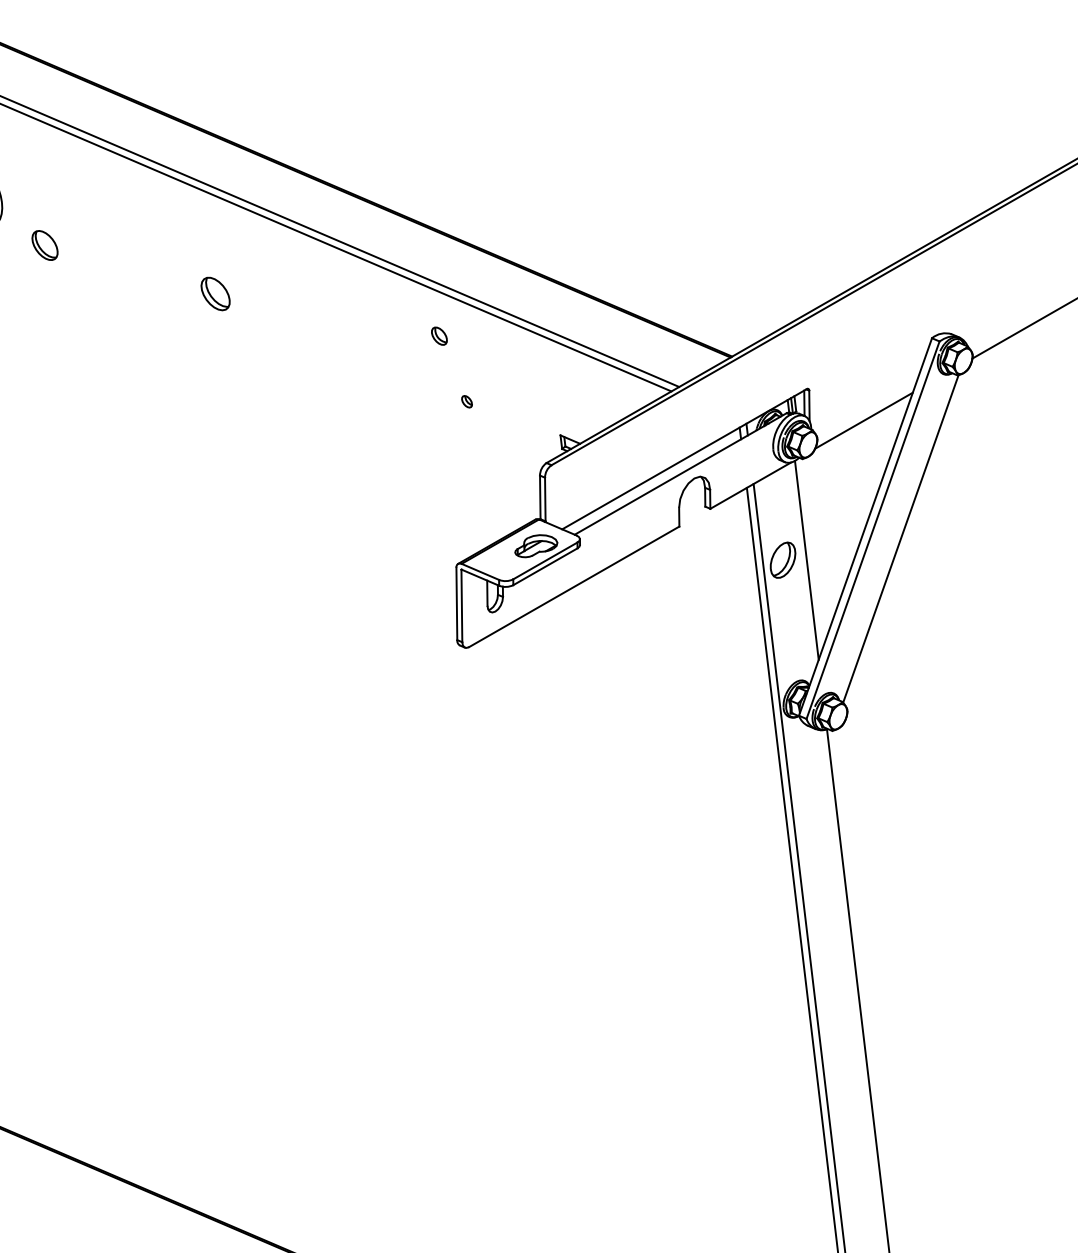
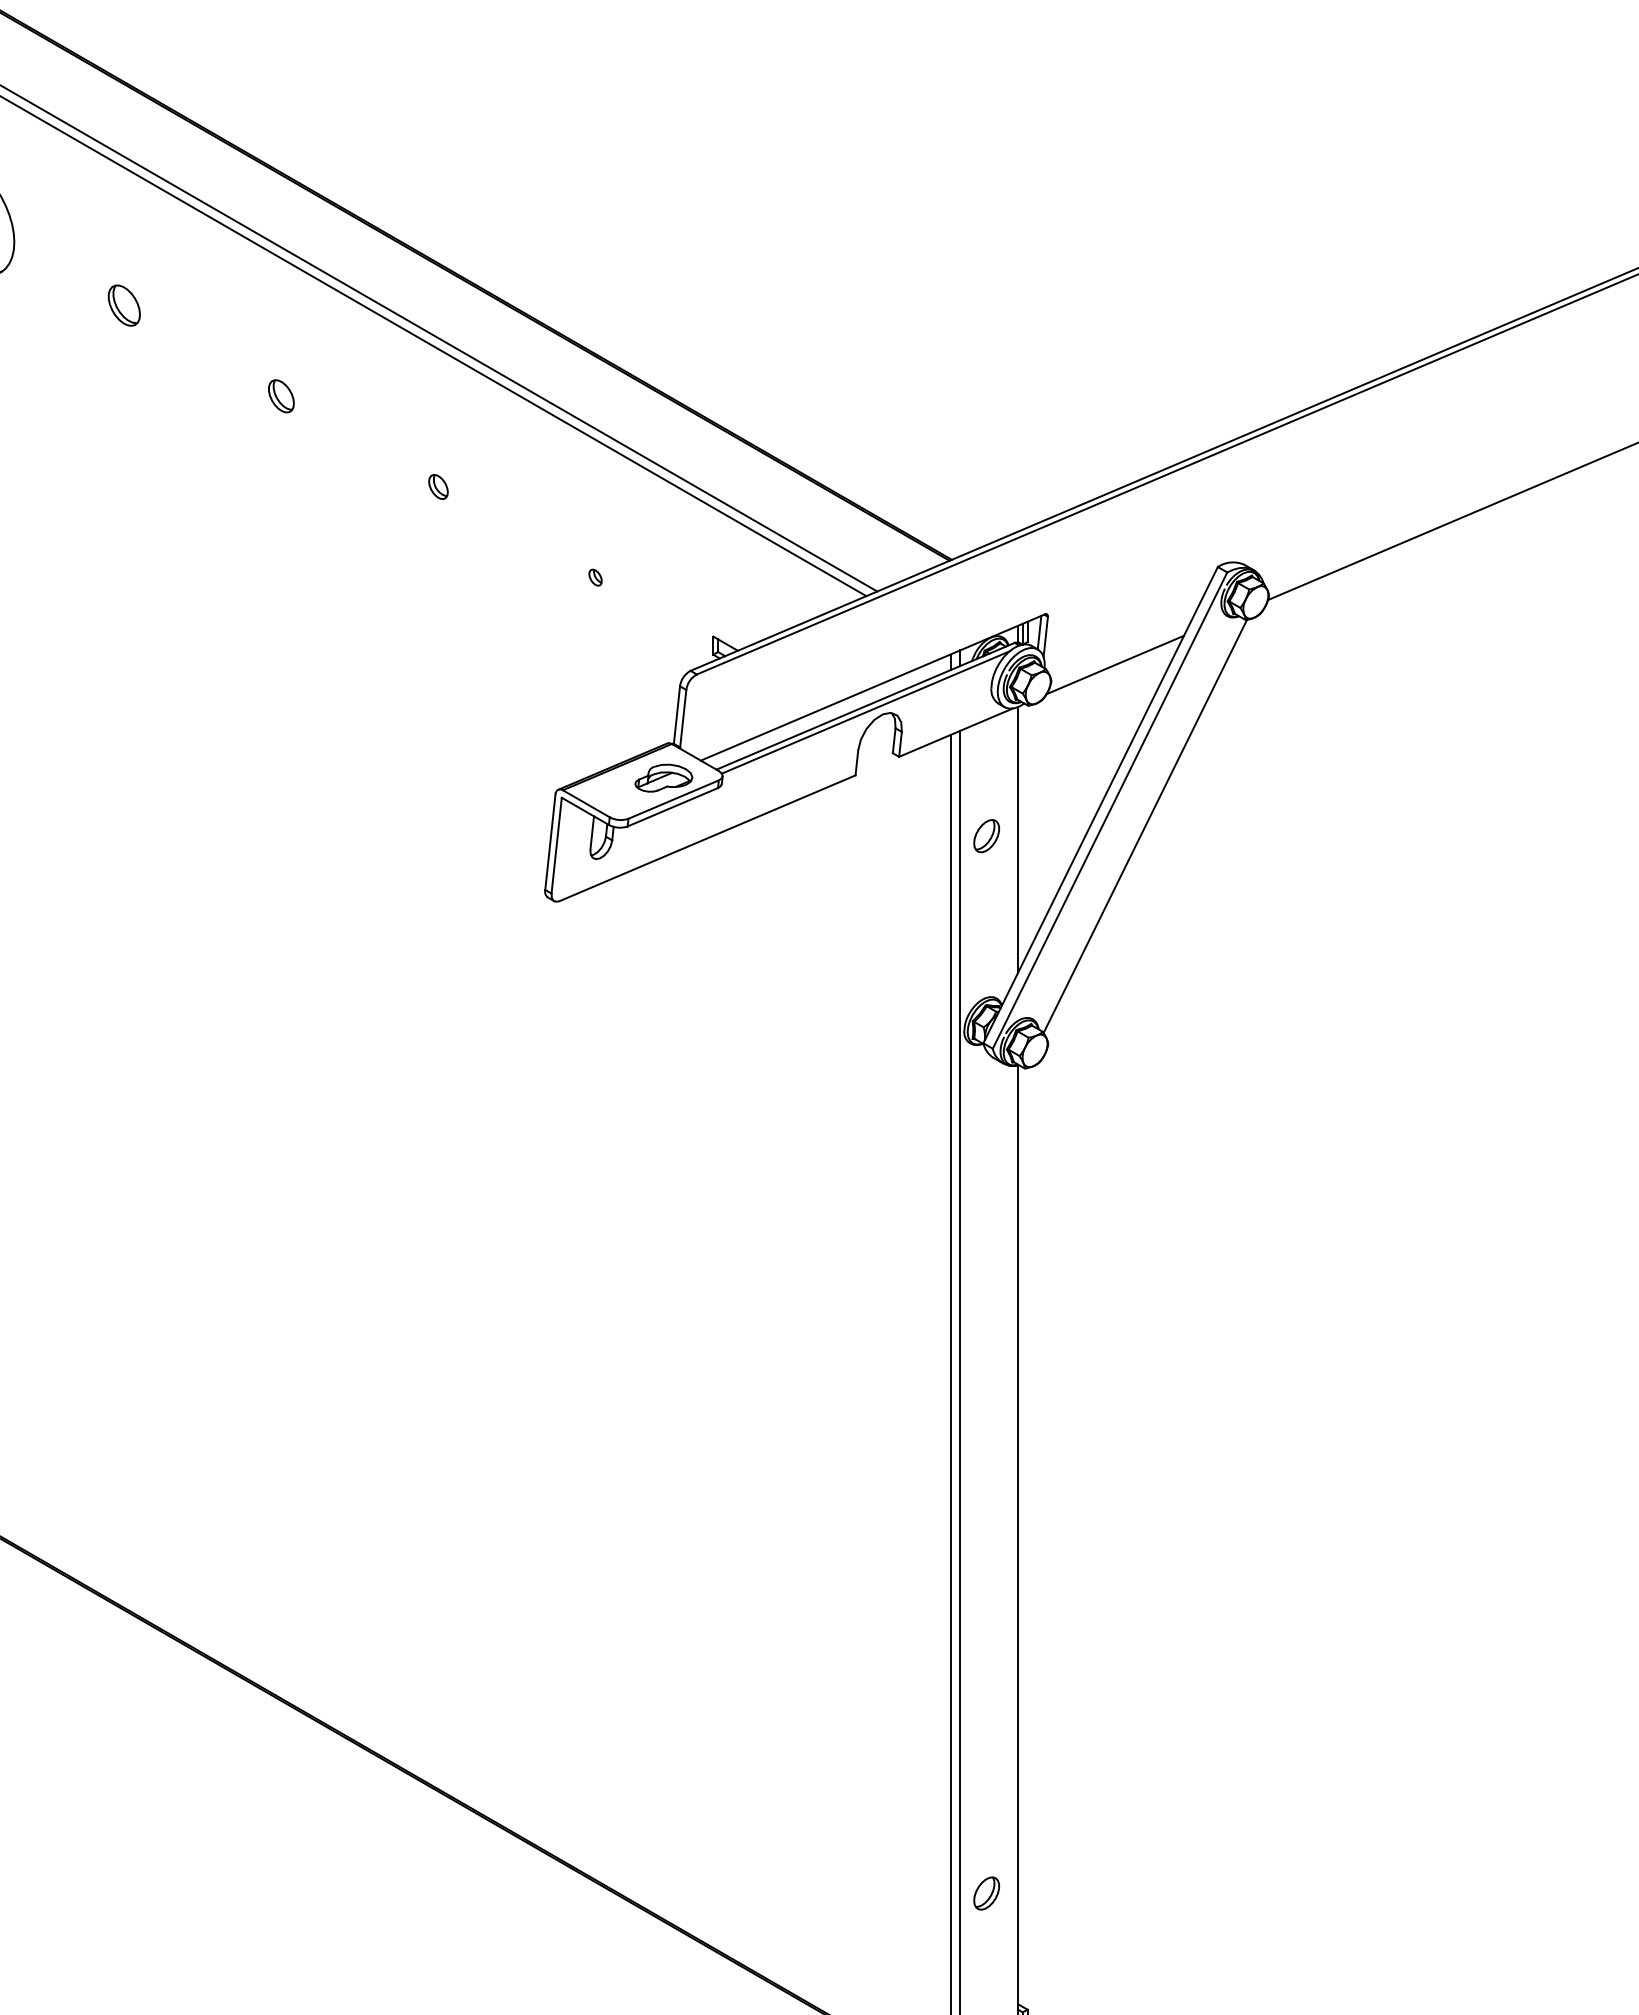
part: (44, 245) -> (123, 305), moved
part: (215, 294) -> (281, 396), size x0.71
part: (439, 335) -> (438, 486), moved
line: (681, 478) -> (865, 712), added
part: (782, 560) -> (986, 836), size x0.71

